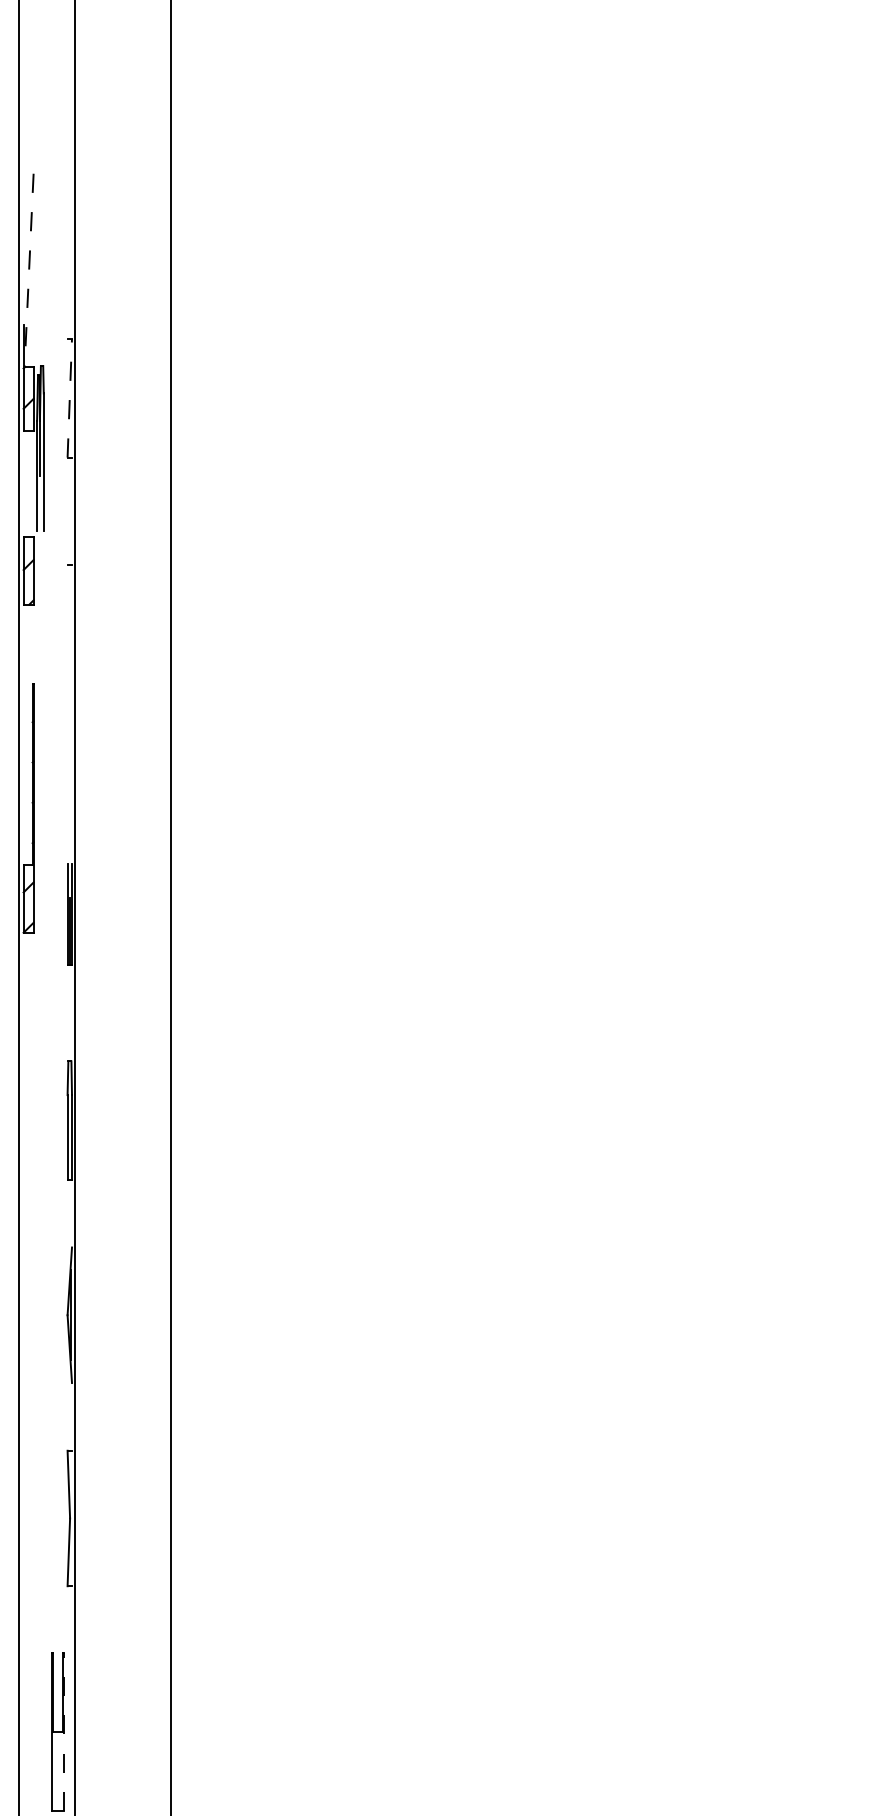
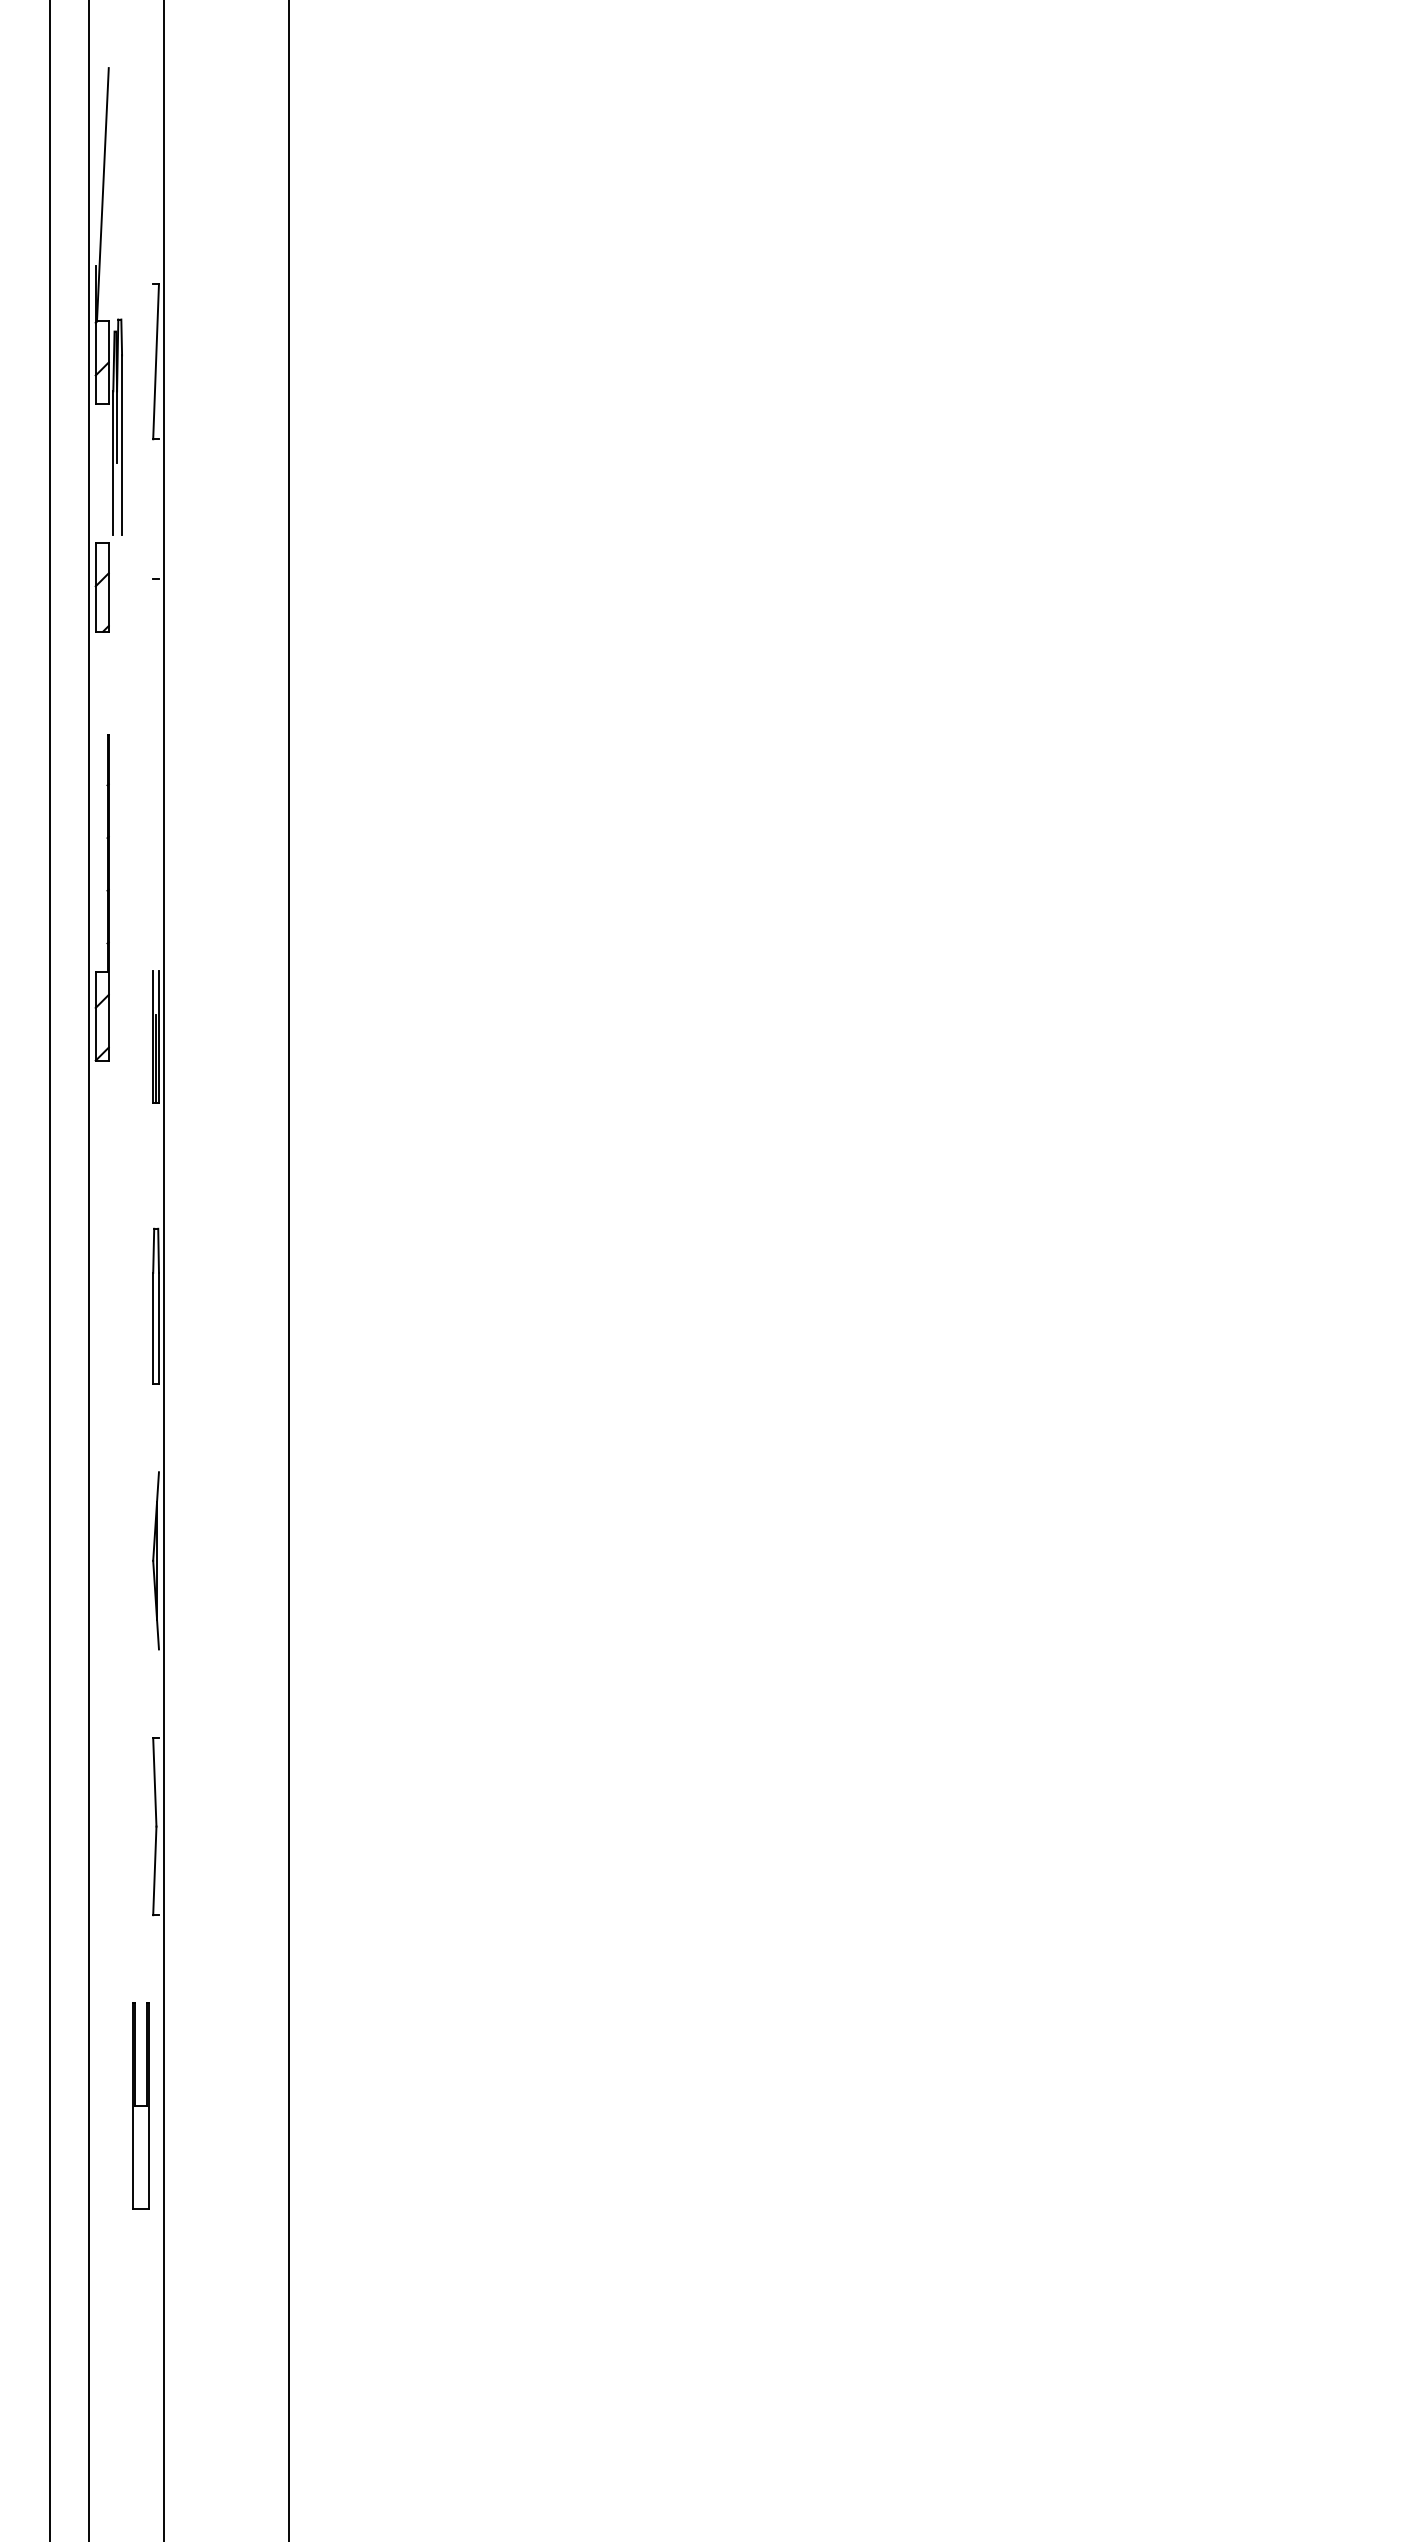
line: (28, 270) -> (102, 194), dashed -> solid
line: (70, 398) -> (156, 361), dashed -> solid
line: (63, 1731) -> (148, 2105), dashed -> solid

